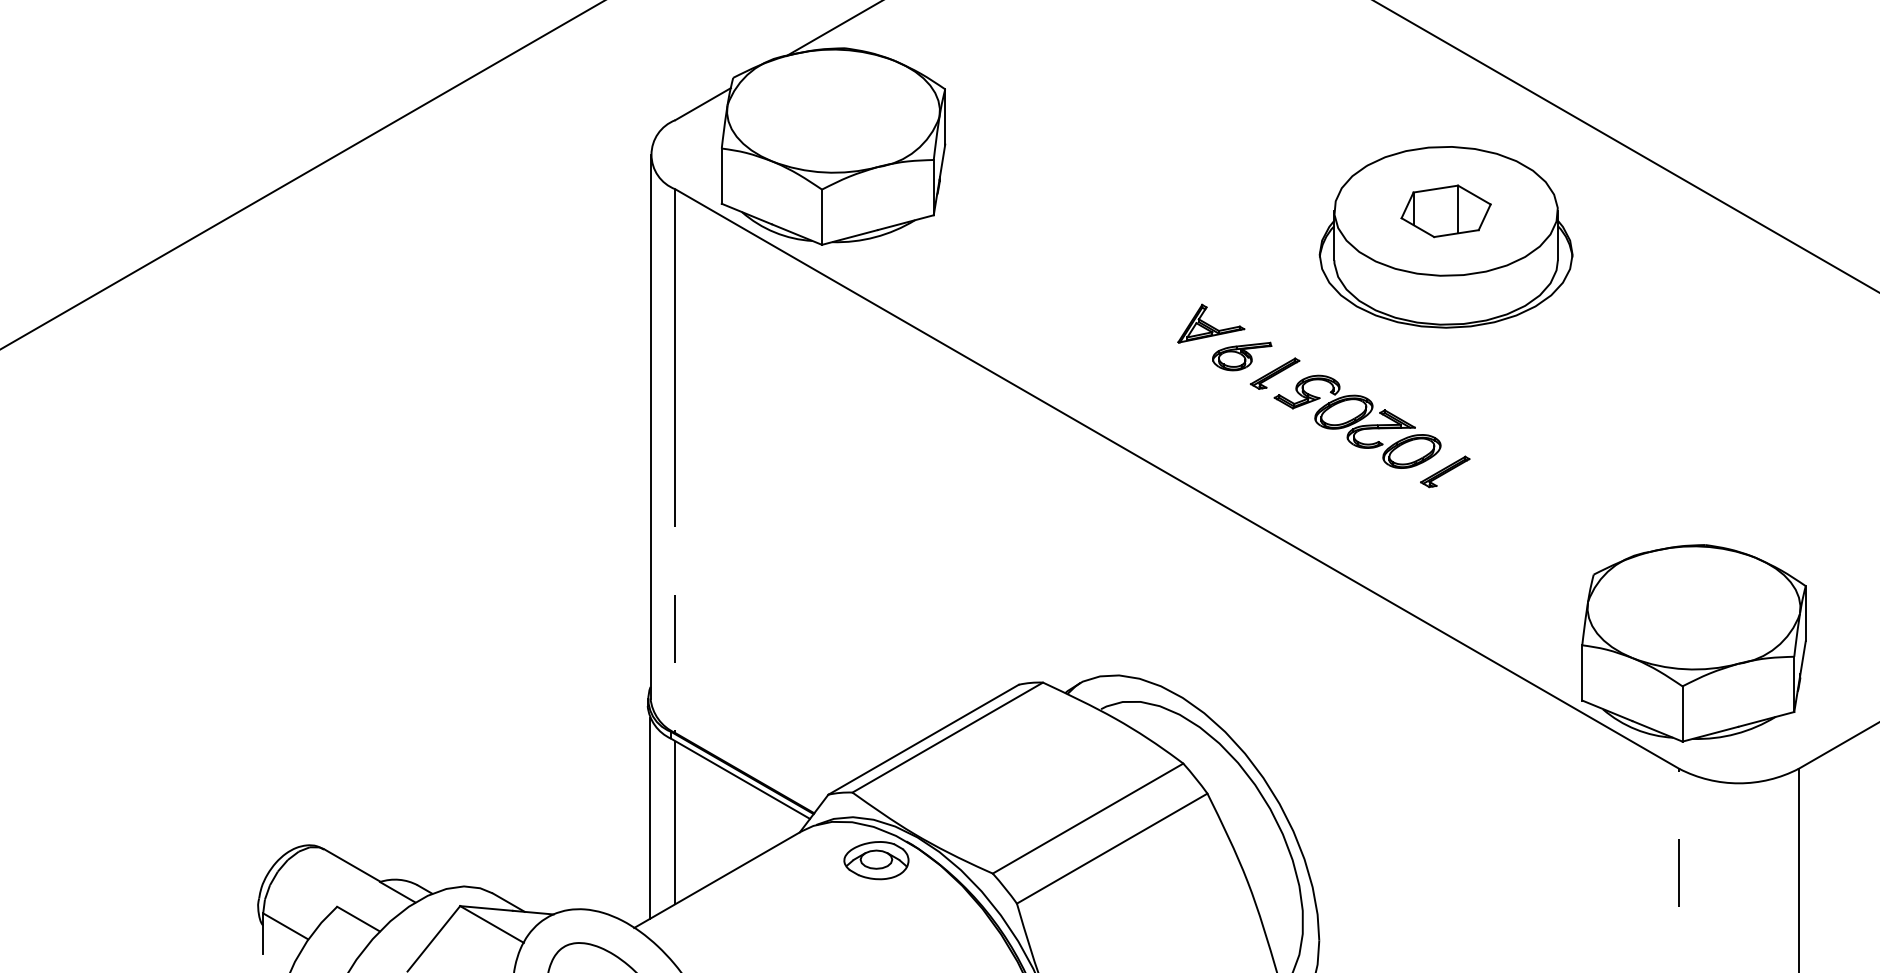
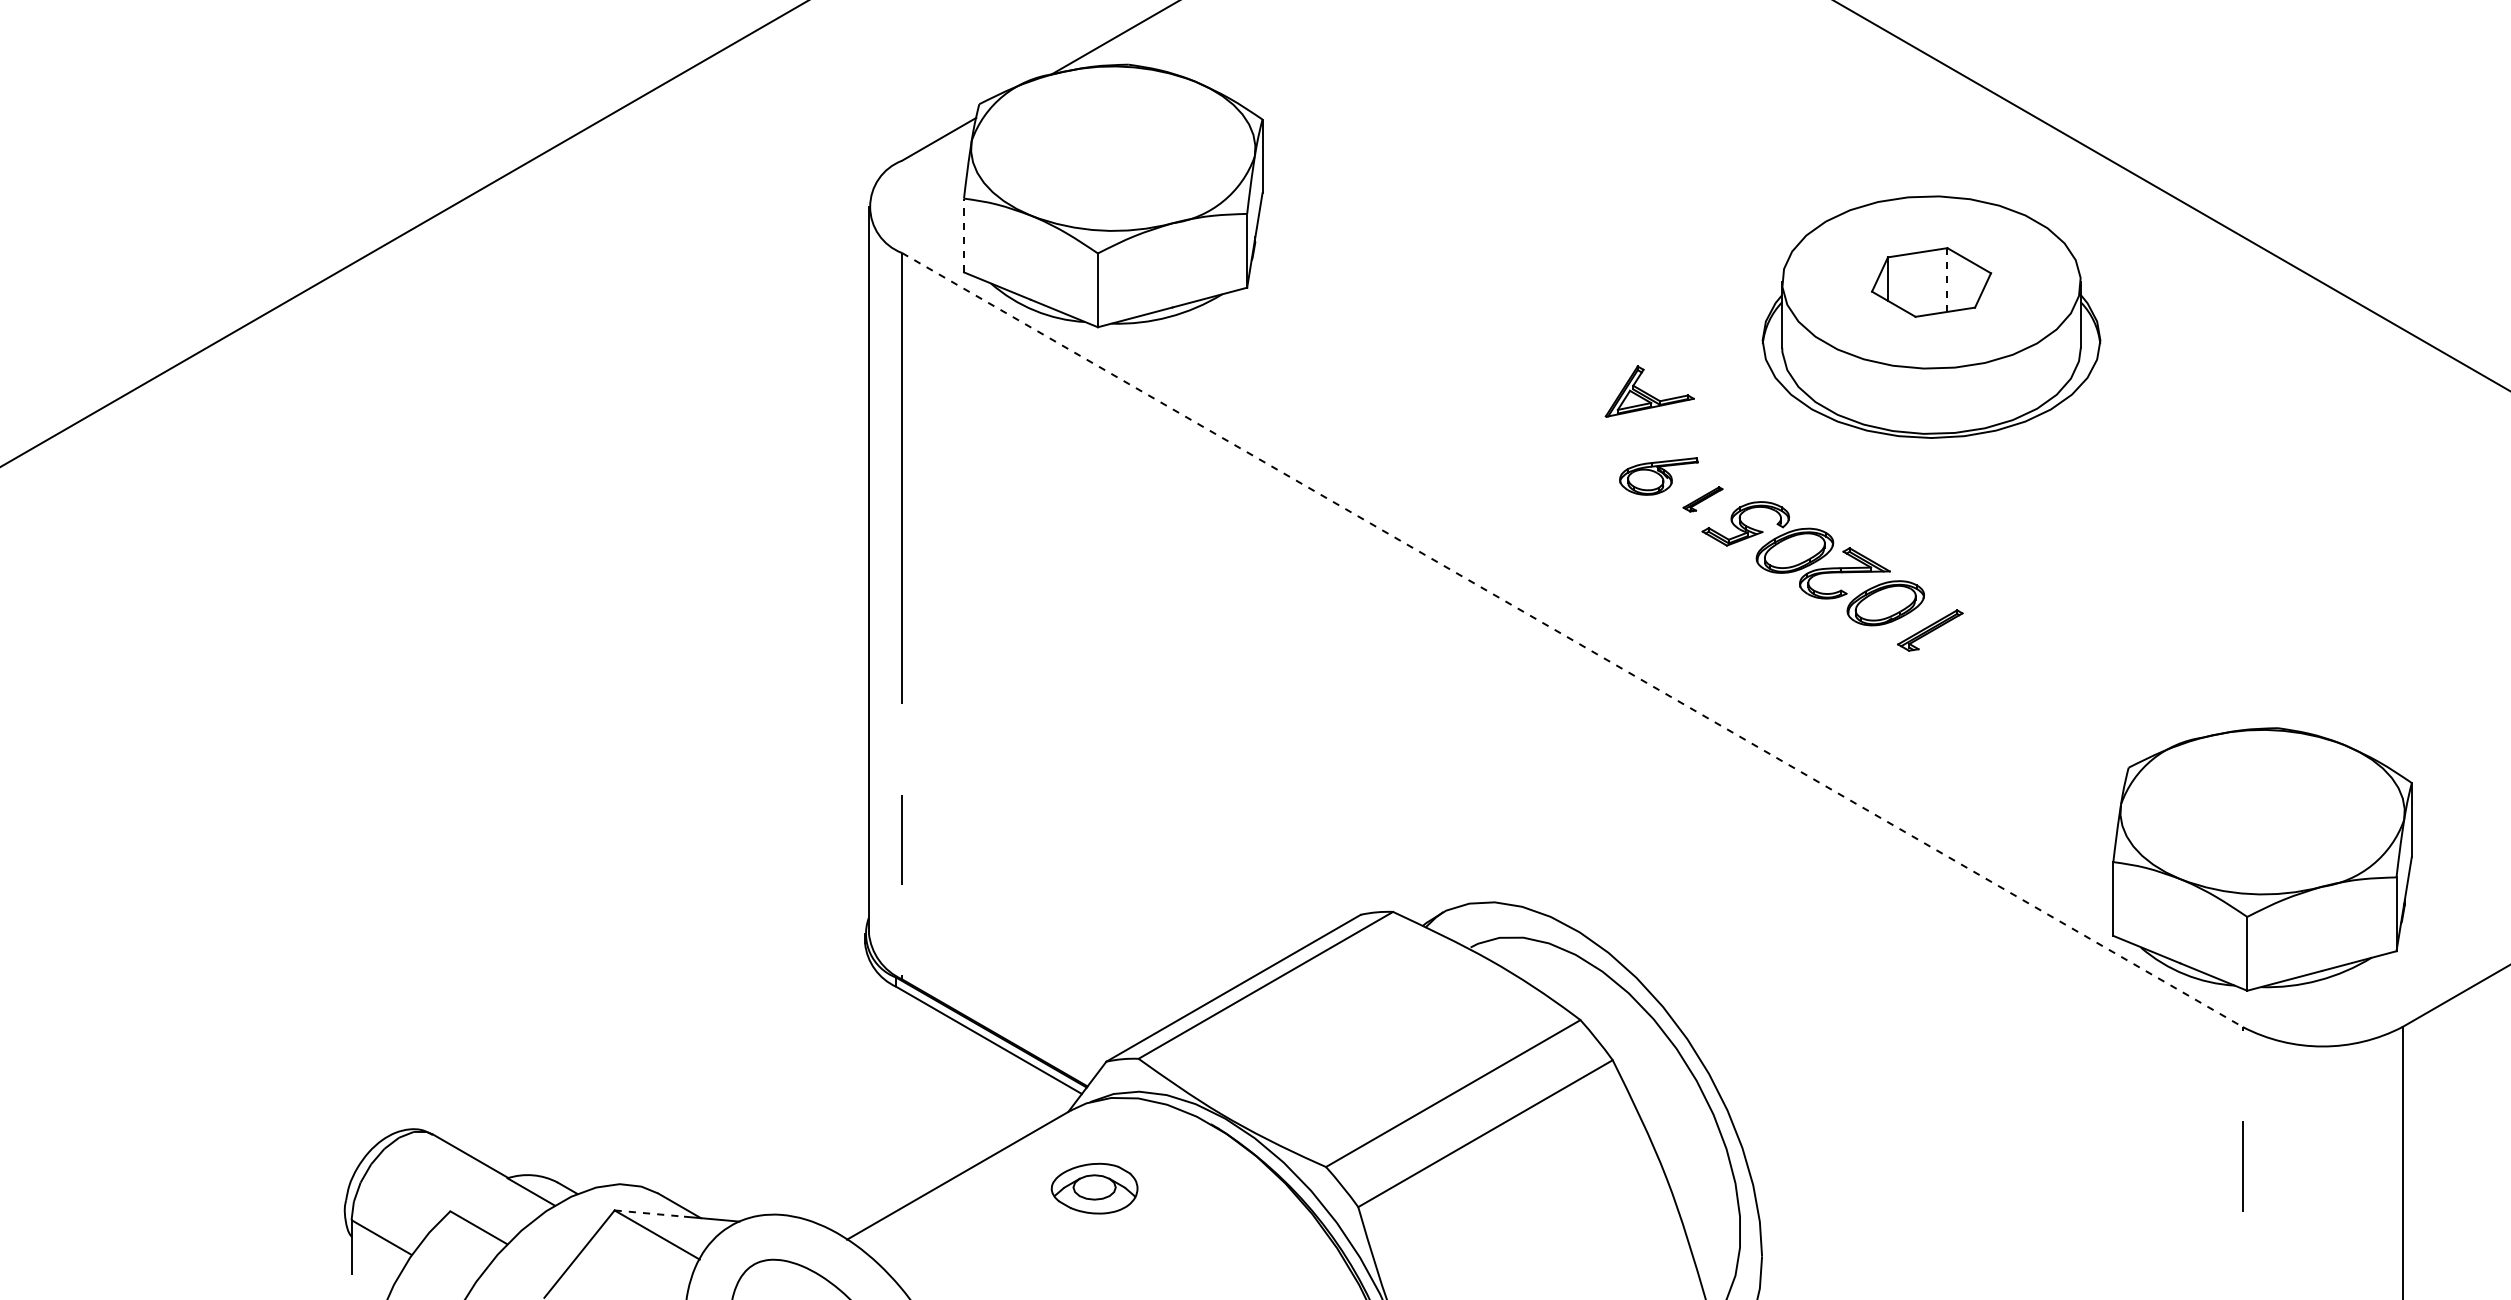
line: (722, 176) -> (964, 235), solid -> dashed
line: (1458, 209) -> (1947, 280), solid -> dashed
part: (1211, 323) -> (1649, 391), moved
part: (1274, 373) -> (1702, 499), size x0.6
line: (1177, 479) -> (1572, 640), solid -> dashed
line: (650, 818) -> (868, 1093), removed
line: (674, 823) -> (901, 1099), removed
part: (876, 860) -> (1094, 1188), moved
line: (487, 908) -> (650, 1213), solid -> dashed

